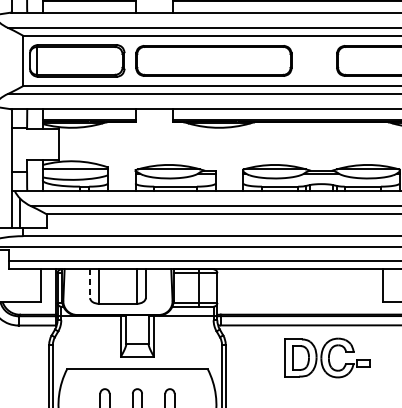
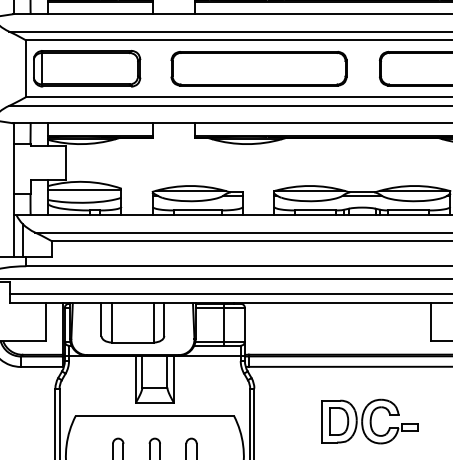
part: (213, 60) -> (258, 68), moved
line: (90, 284) -> (101, 320), dashed -> solid
part: (327, 357) -> (369, 421), moved

